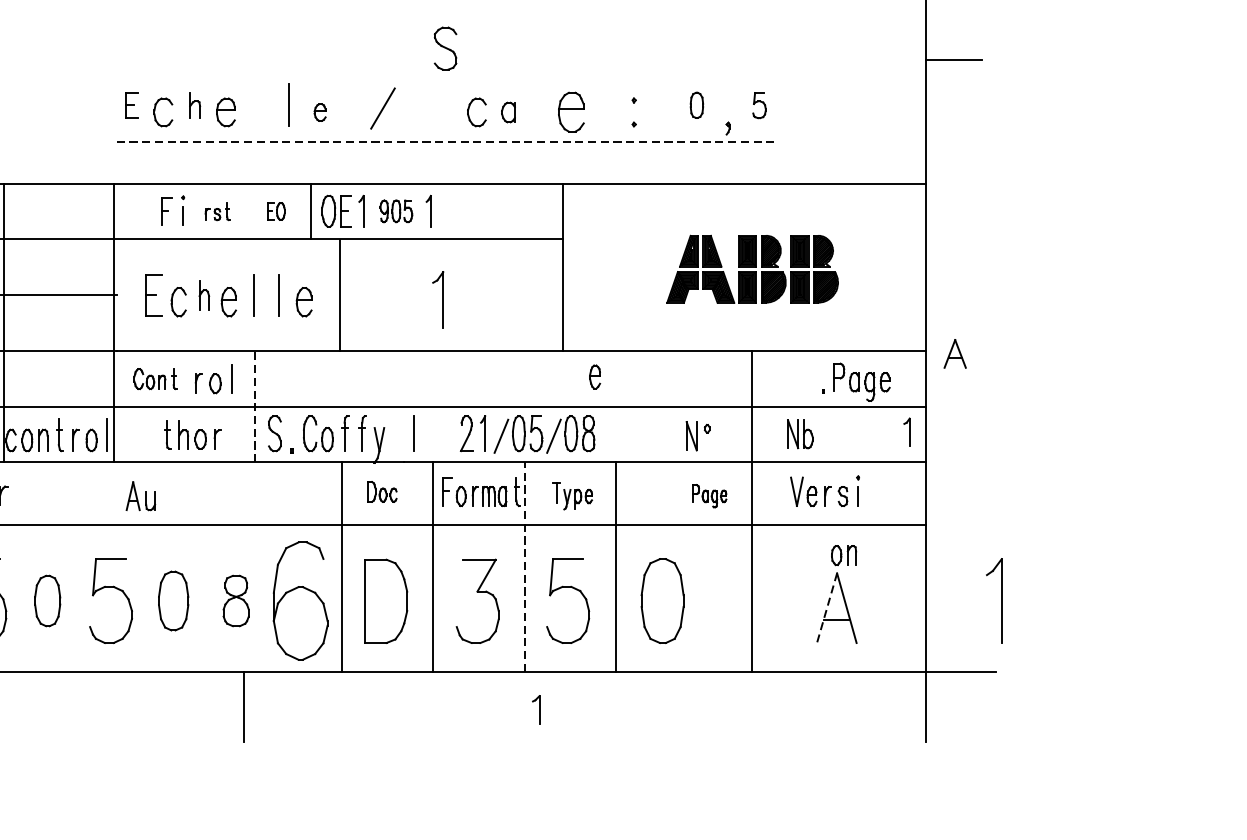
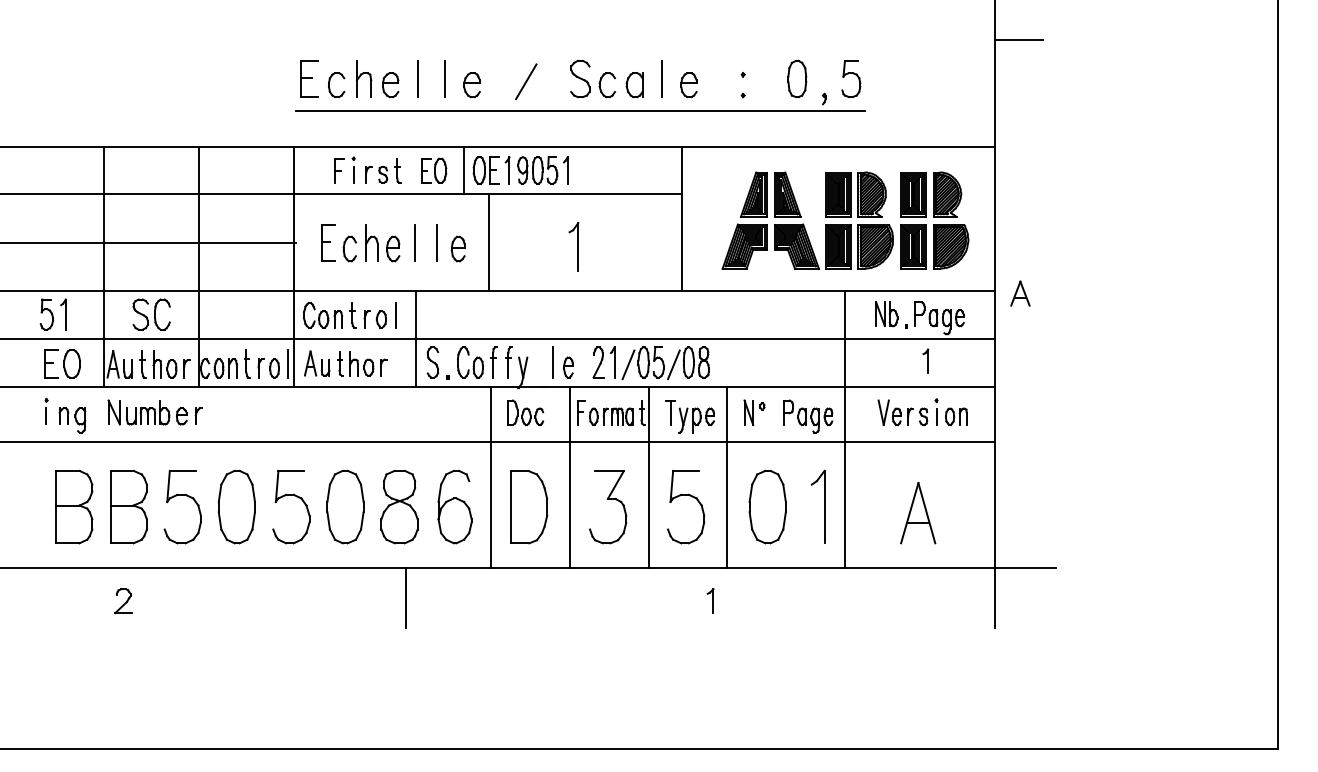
part: (445, 48) -> (580, 78), moved
part: (131, 104) -> (309, 78), size x1.67
part: (194, 104) -> (363, 78), size x1.67
line: (257, 104) -> (417, 78), added
line: (539, 104) -> (661, 78), added
part: (697, 104) -> (797, 78), size x1.67
part: (759, 105) -> (851, 79), size x1.67
part: (319, 112) -> (471, 85), size x1.67
part: (508, 112) -> (634, 85), size x1.43
part: (570, 112) -> (688, 85), size x0.71
line: (445, 141) -> (580, 110), dashed -> solid
part: (217, 211) -> (383, 170), size x1.67
part: (276, 211) -> (434, 170), size x1.67
part: (395, 211) -> (537, 170), size x1.43
part: (752, 269) -> (845, 220), size x1.67
part: (203, 294) -> (371, 242), size x1.43
part: (595, 376) -> (568, 367), moved
part: (155, 379) -> (329, 315), size x1.43
line: (254, 406) -> (415, 339), dashed -> solid
part: (906, 431) -> (925, 360), moved
part: (800, 434) -> (886, 314), moved
part: (698, 435) -> (754, 412), moved
part: (382, 491) -> (525, 412), size x1.43
part: (141, 496) -> (317, 363), moved
part: (572, 496) -> (689, 416), size x1.43
part: (709, 496) -> (808, 416), size x1.67
part: (844, 555) -> (956, 416), moved
line: (524, 566) -> (648, 477), dashed -> solid
part: (47, 600) -> (236, 506), size x1.67
part: (173, 600) -> (345, 506), size x1.43
part: (236, 600) -> (399, 506), size x1.67
part: (299, 600) -> (454, 506), size x0.71
part: (1001, 600) -> (824, 506), moved
line: (826, 608) -> (909, 513), dashed -> solid
part: (536, 709) -> (710, 600), moved

